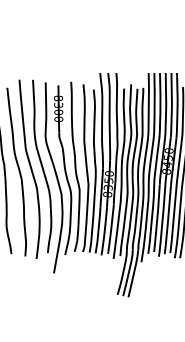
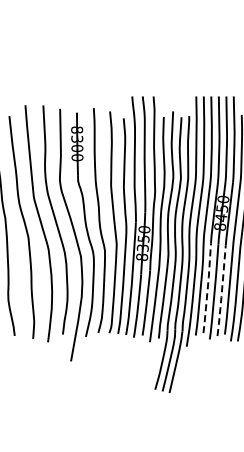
line: (157, 218) -> (207, 288), solid -> dashed
line: (167, 220) -> (221, 291), solid -> dashed

